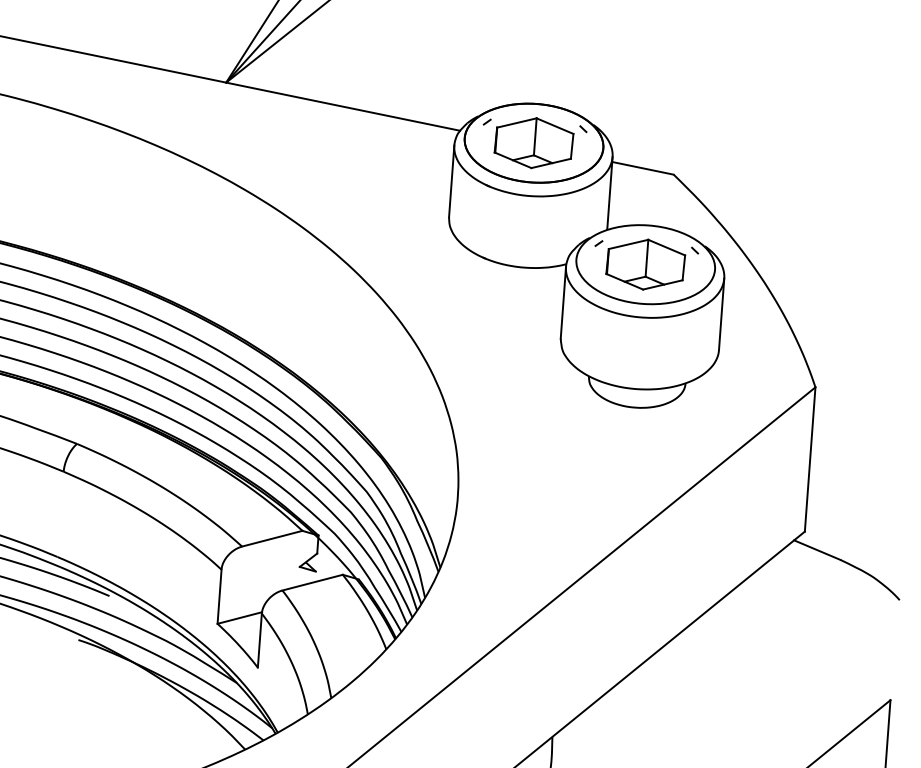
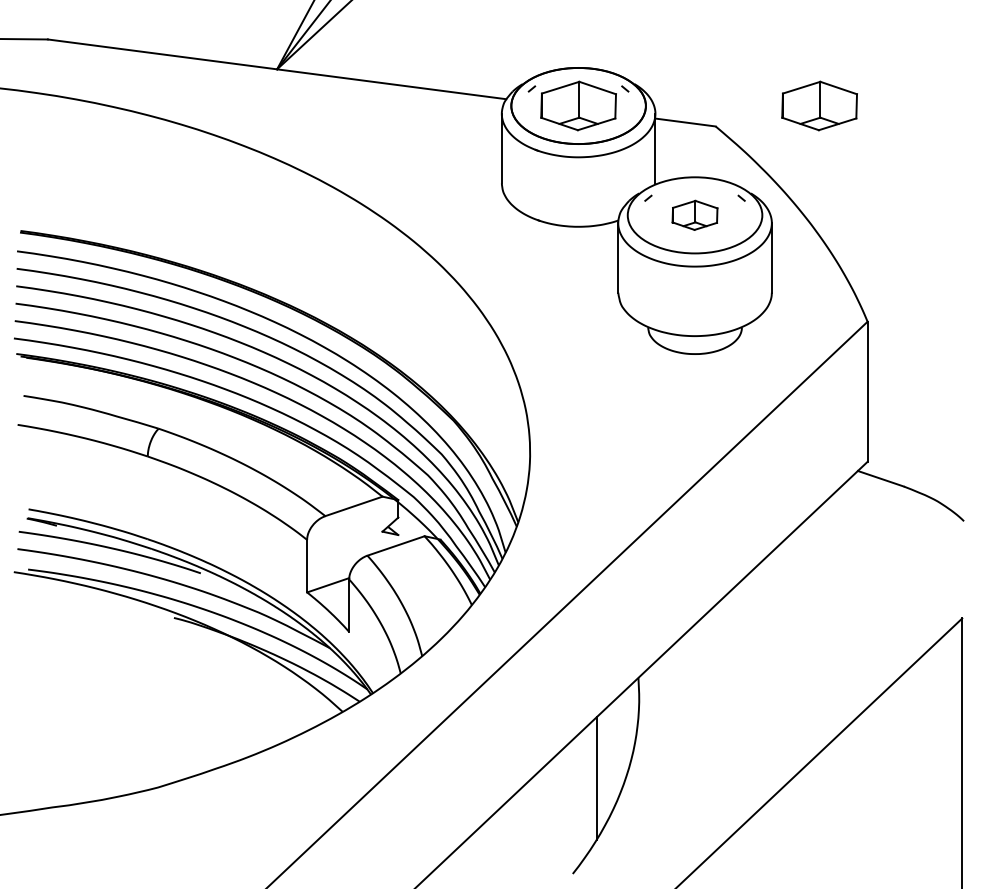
part: (782, 160) -> (819, 105), added
part: (645, 264) -> (694, 215), size x0.6

